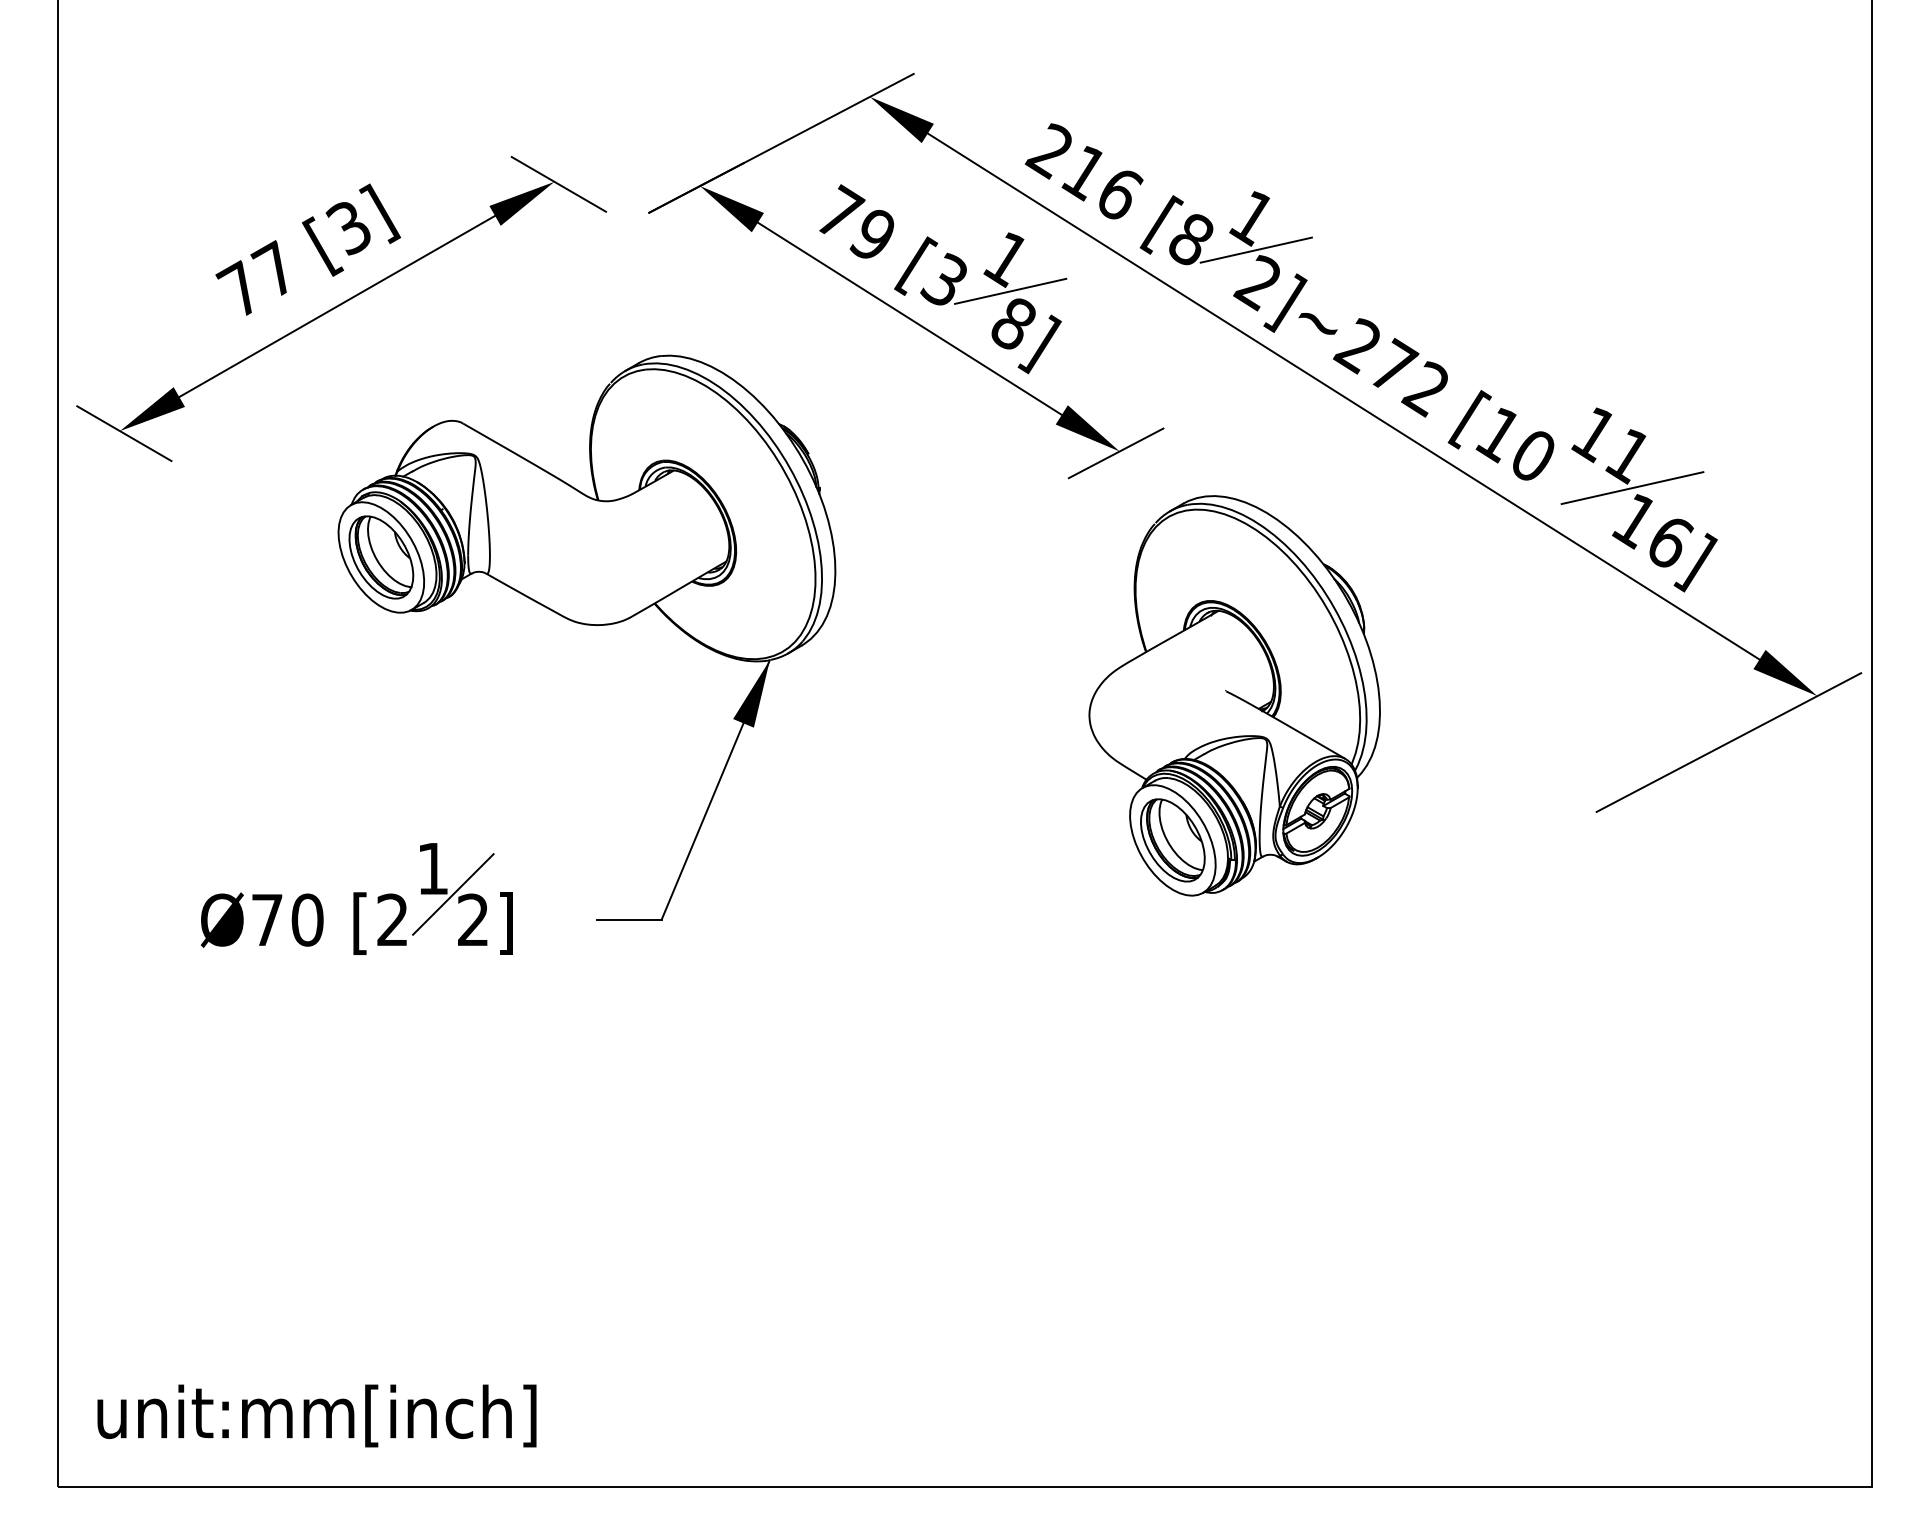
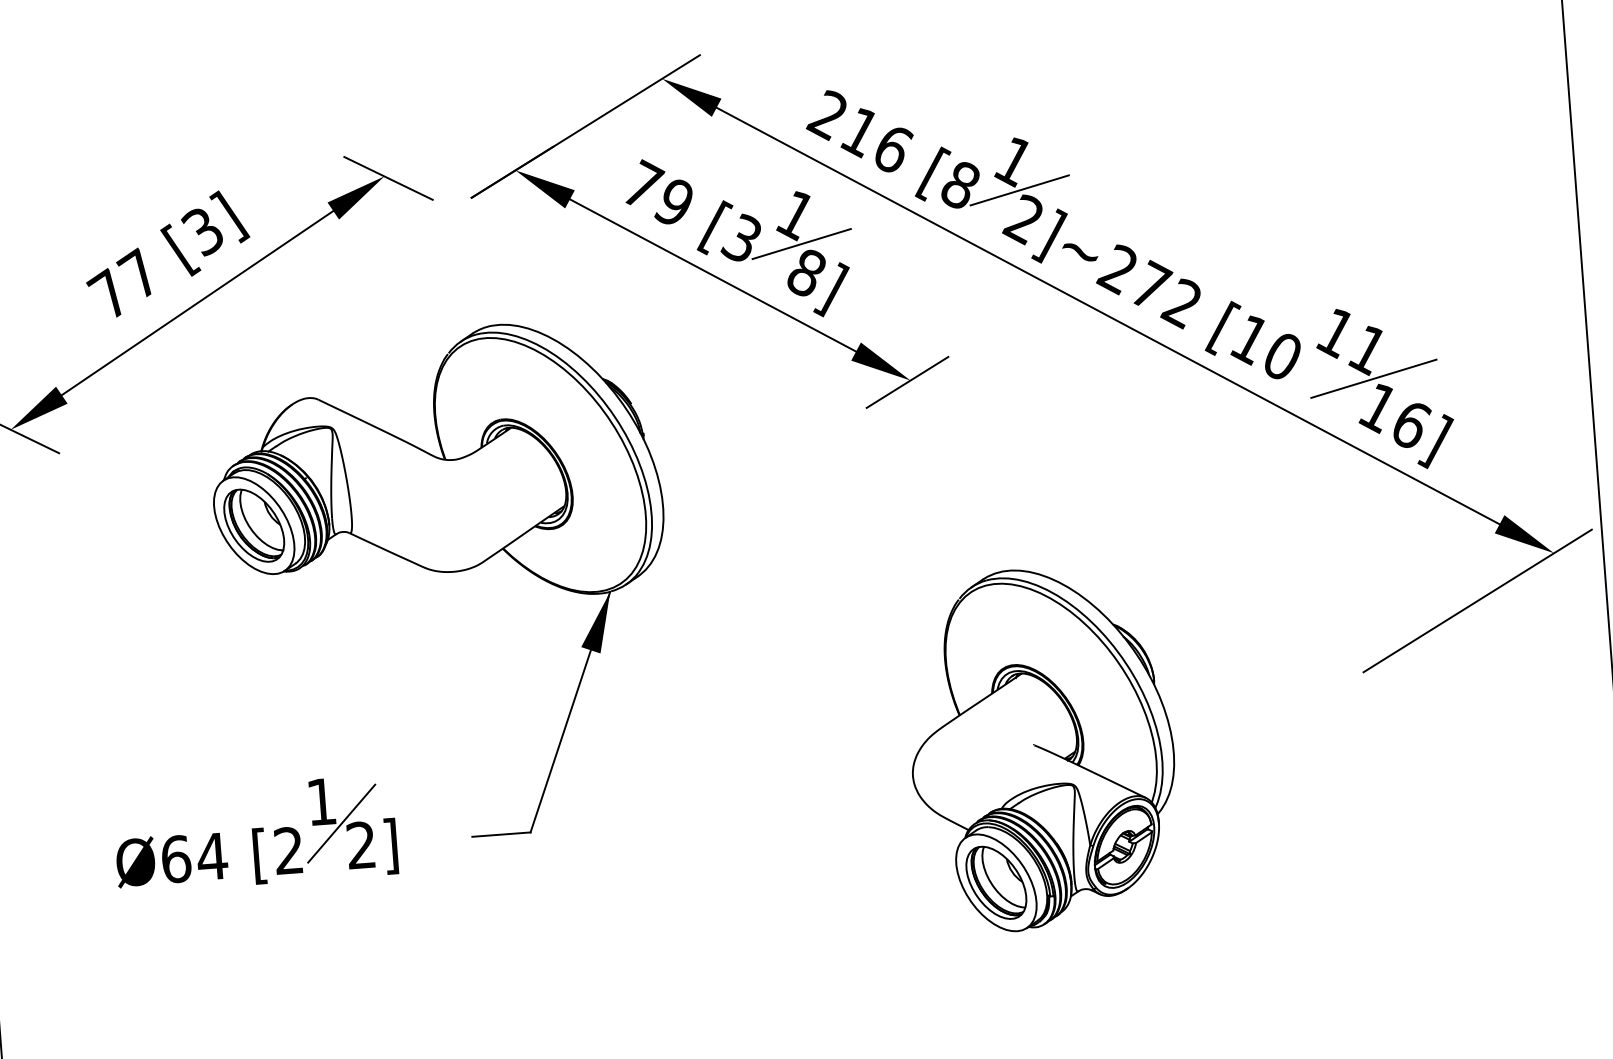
part: (1234, 695) -> (1041, 748), moved
text: (287, 919) -> (194, 857), Ø70 -> Ø64

